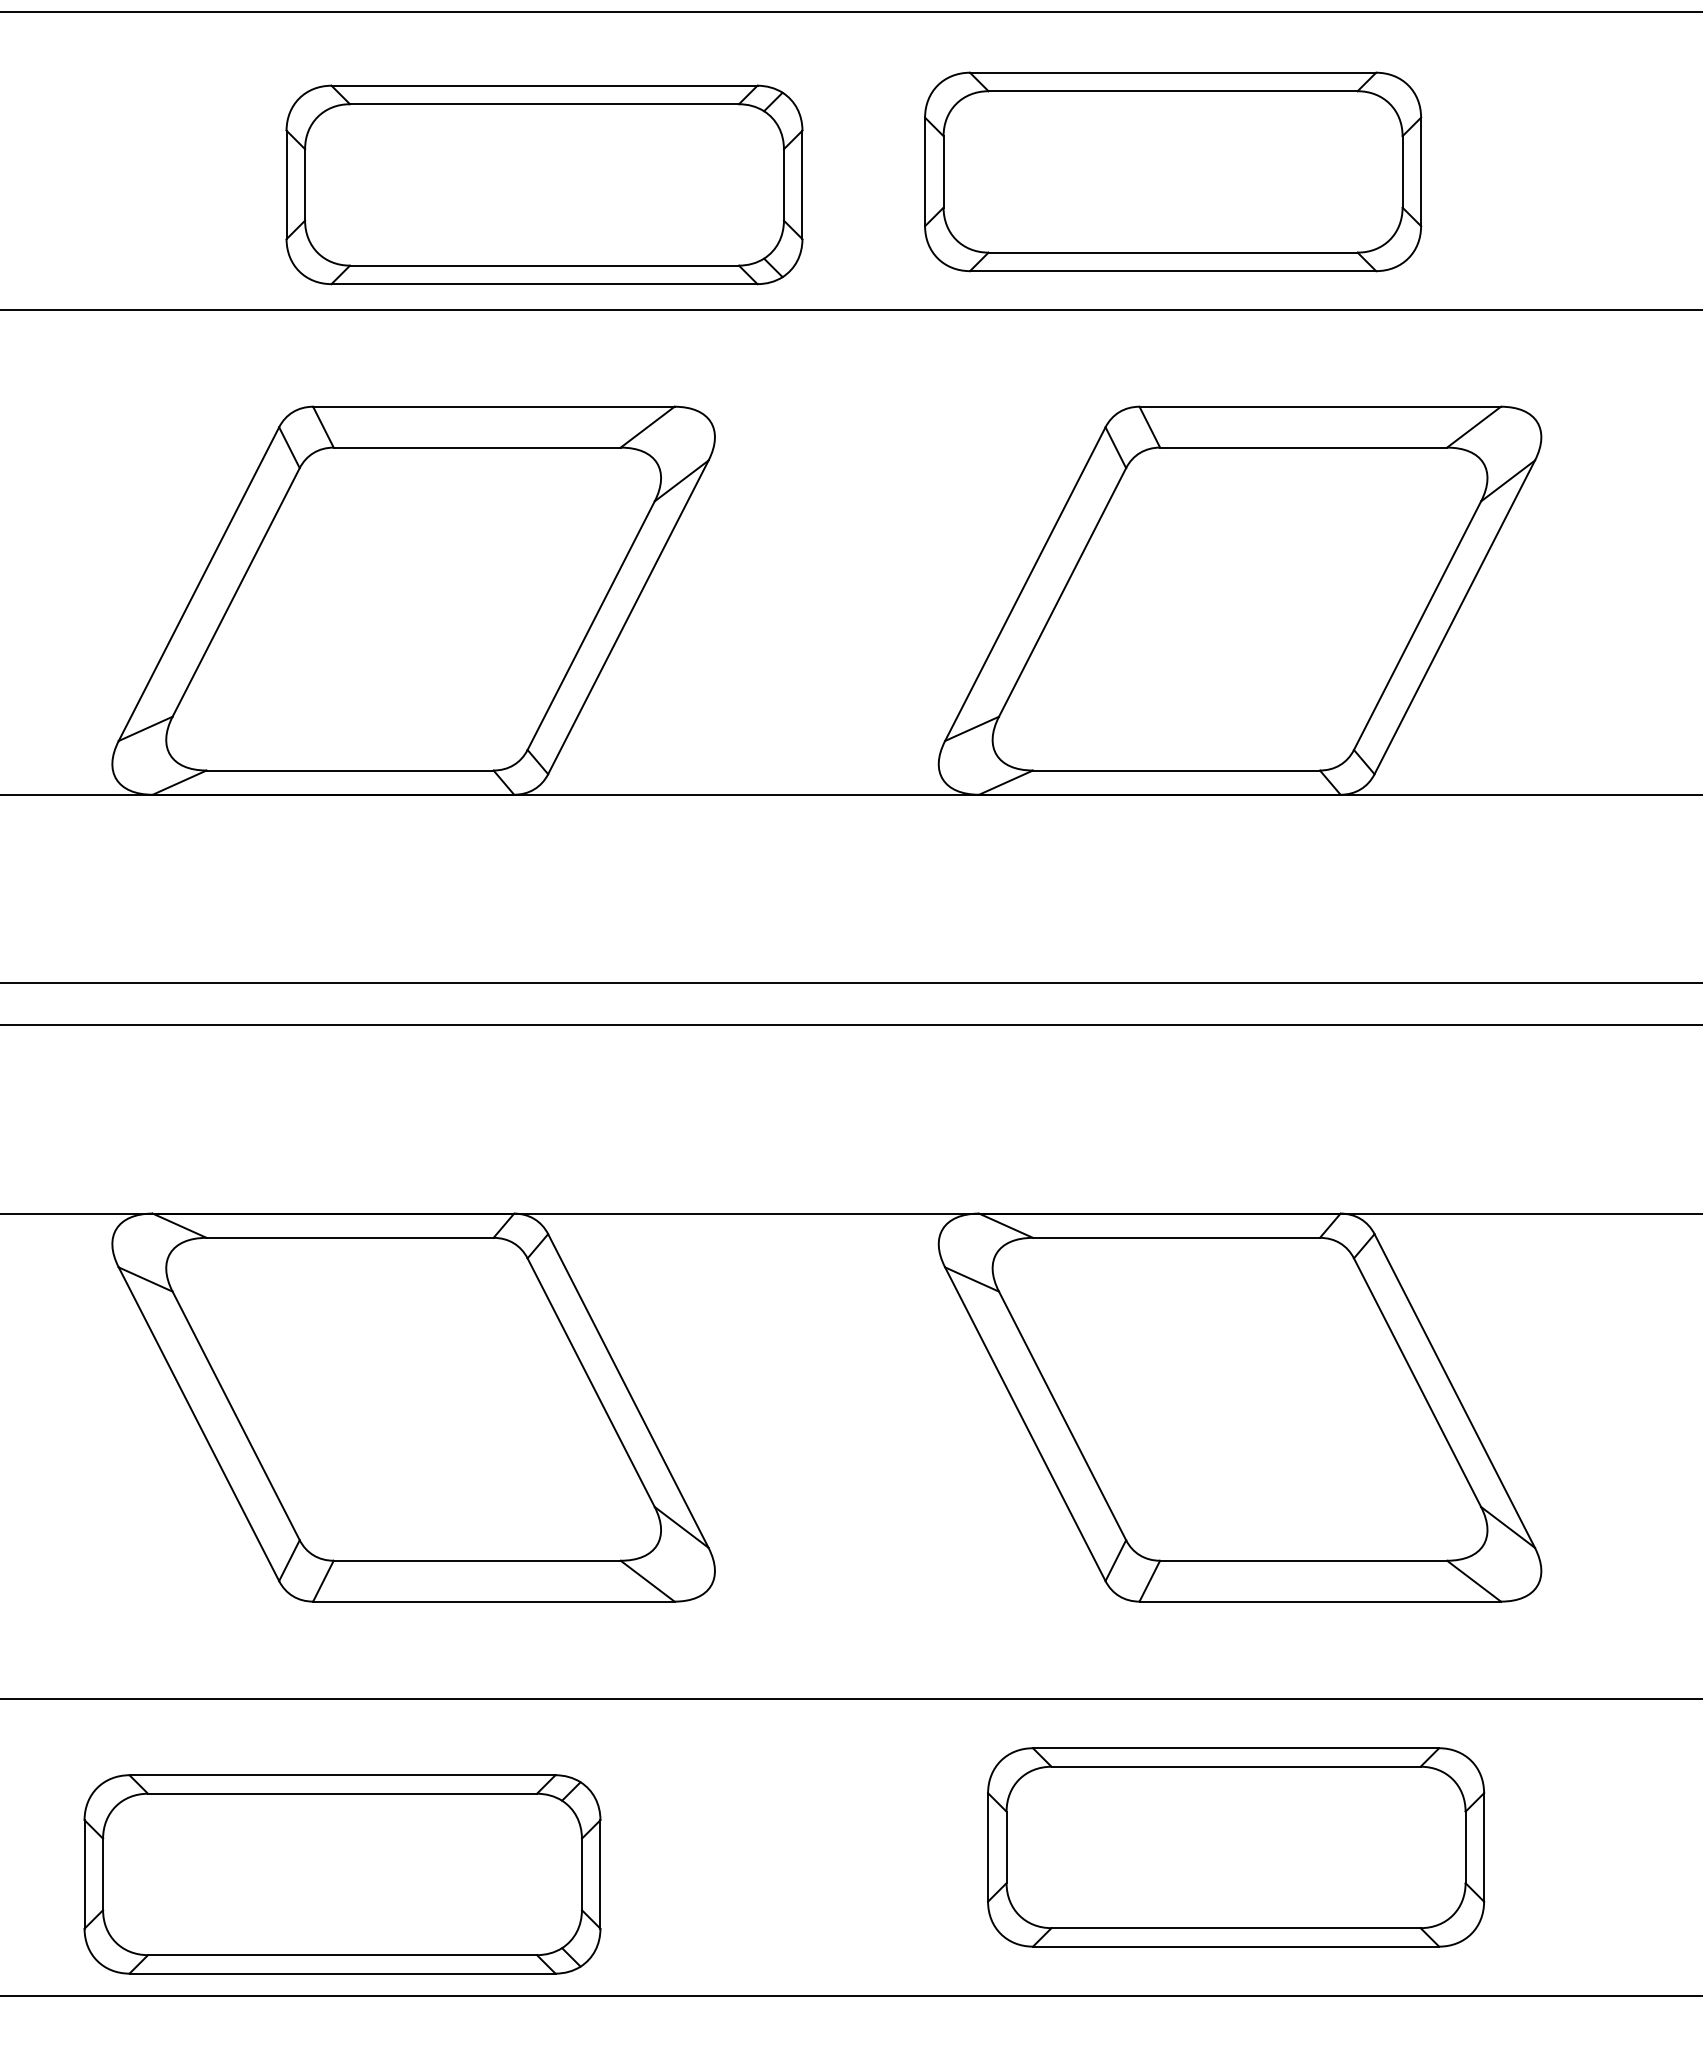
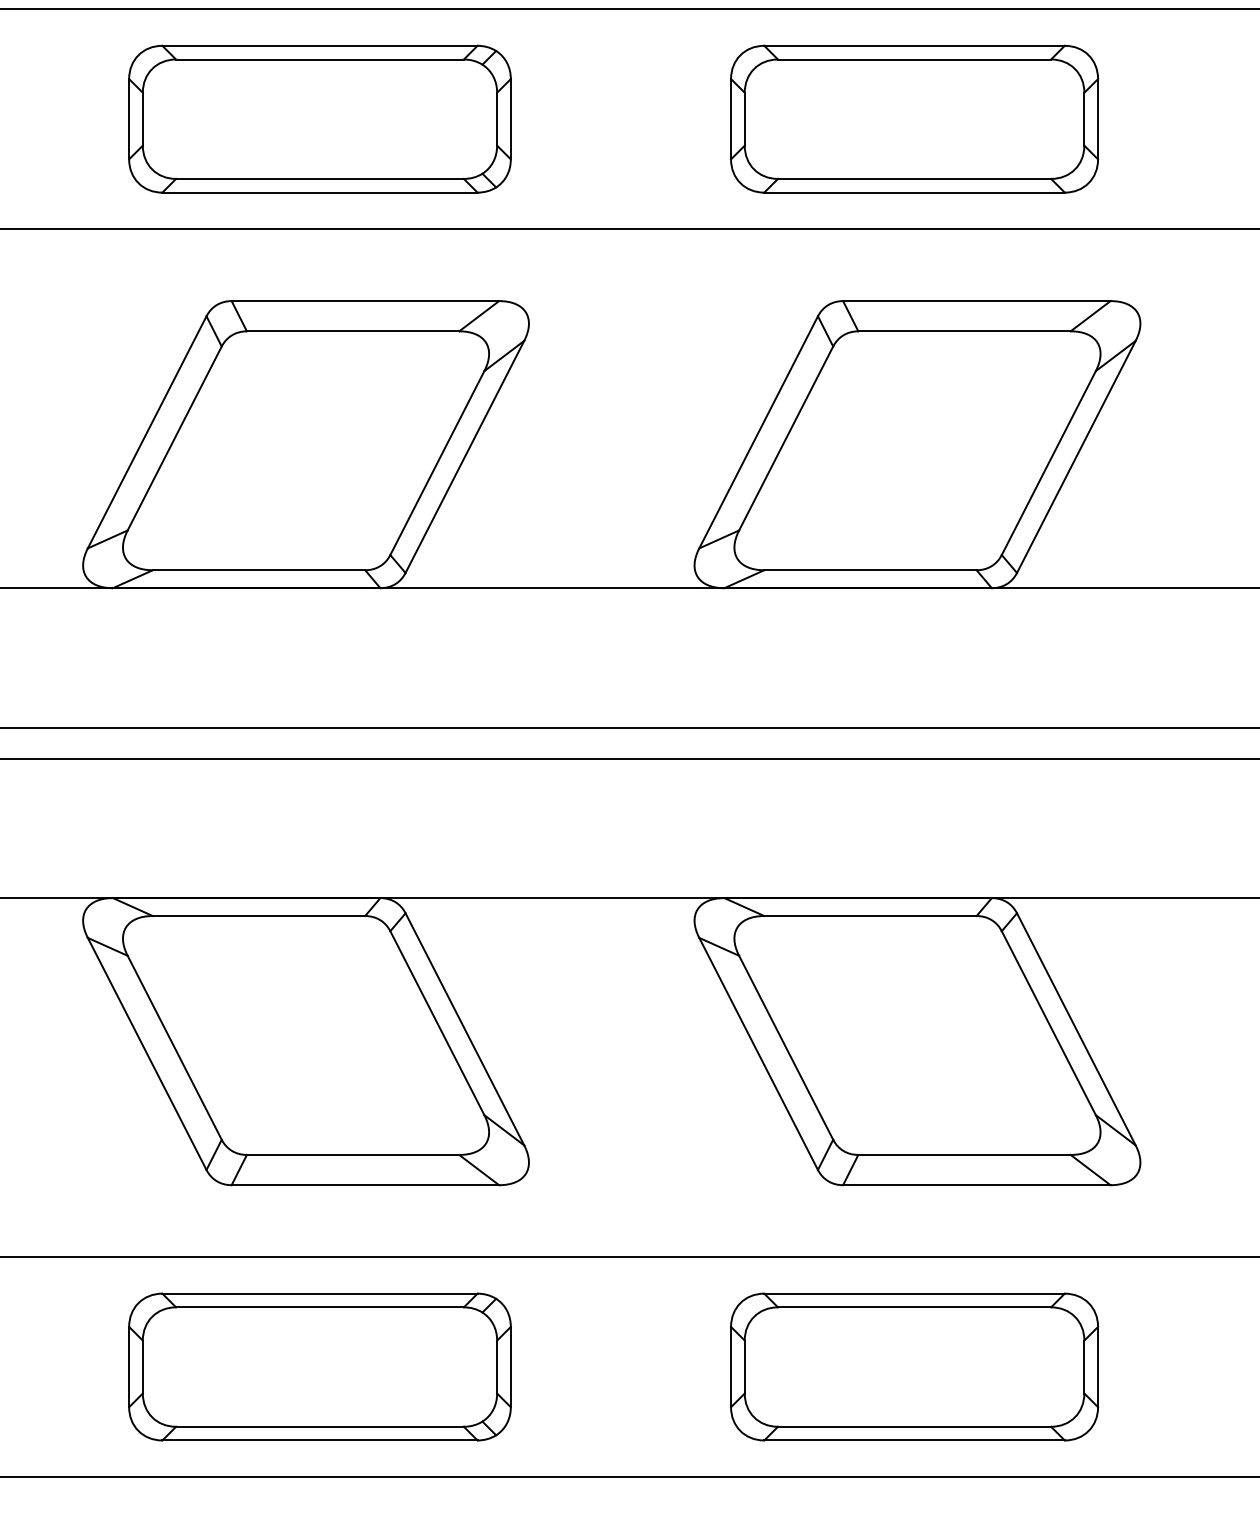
part: (1173, 171) -> (914, 118), moved
part: (544, 184) -> (319, 118), moved
part: (342, 1874) -> (319, 1367), moved

